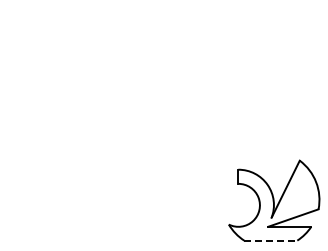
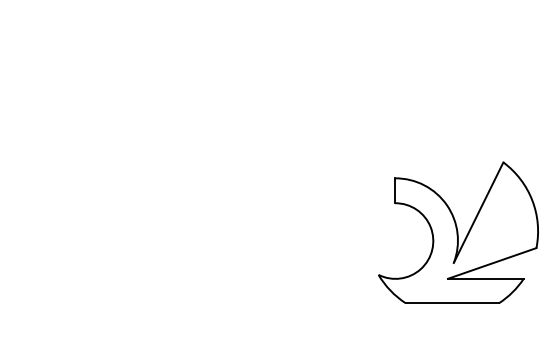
line: (270, 240) -> (451, 302), dashed -> solid

